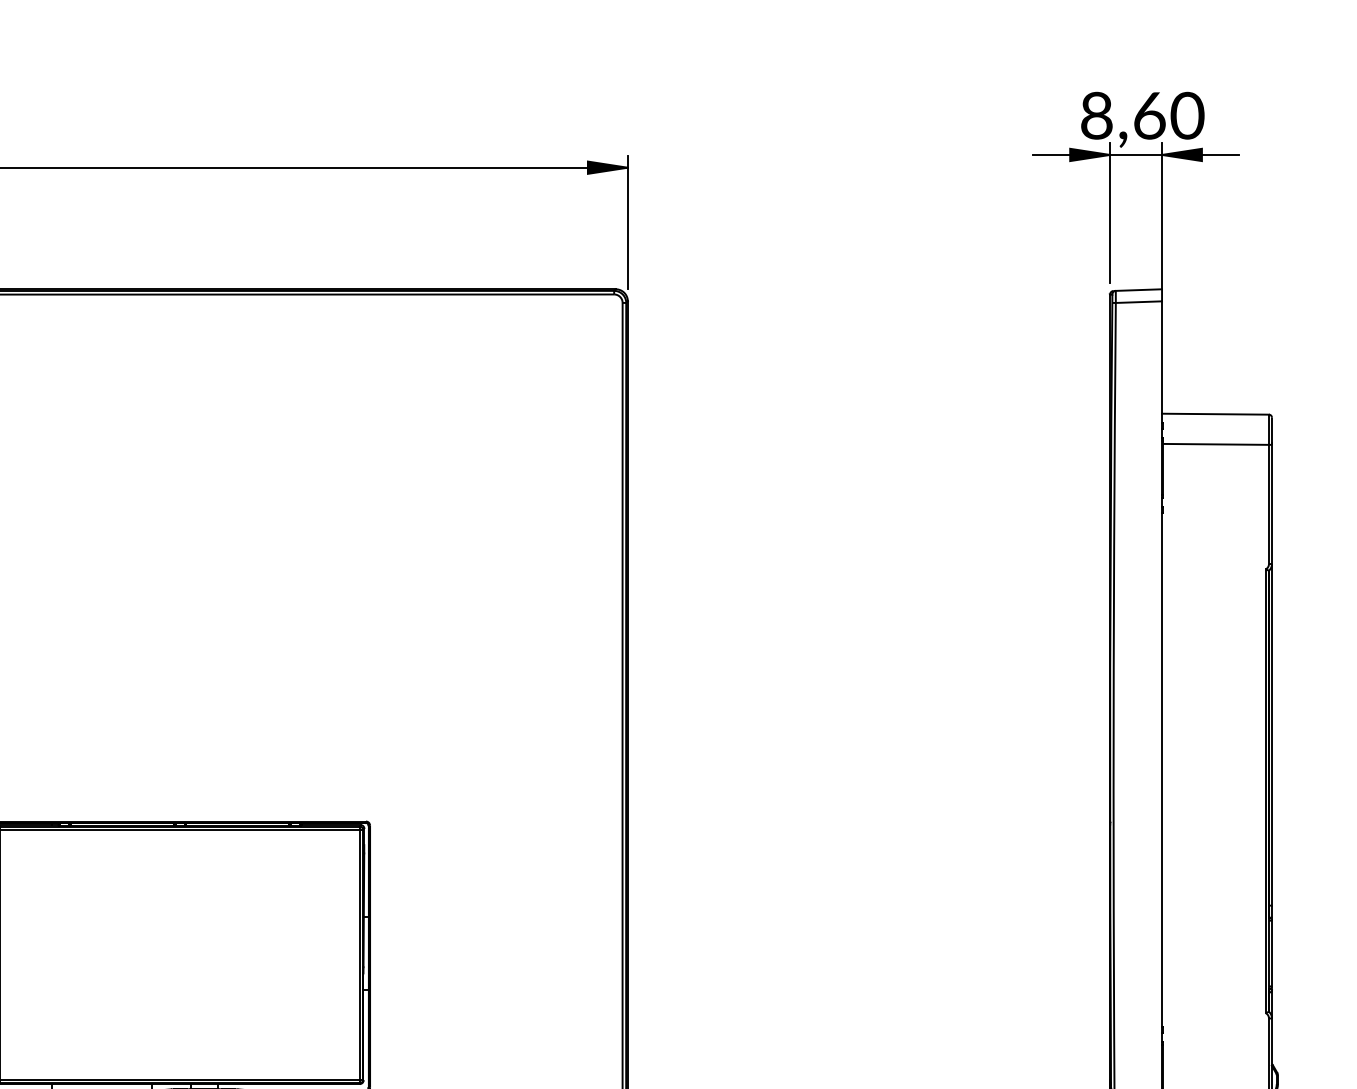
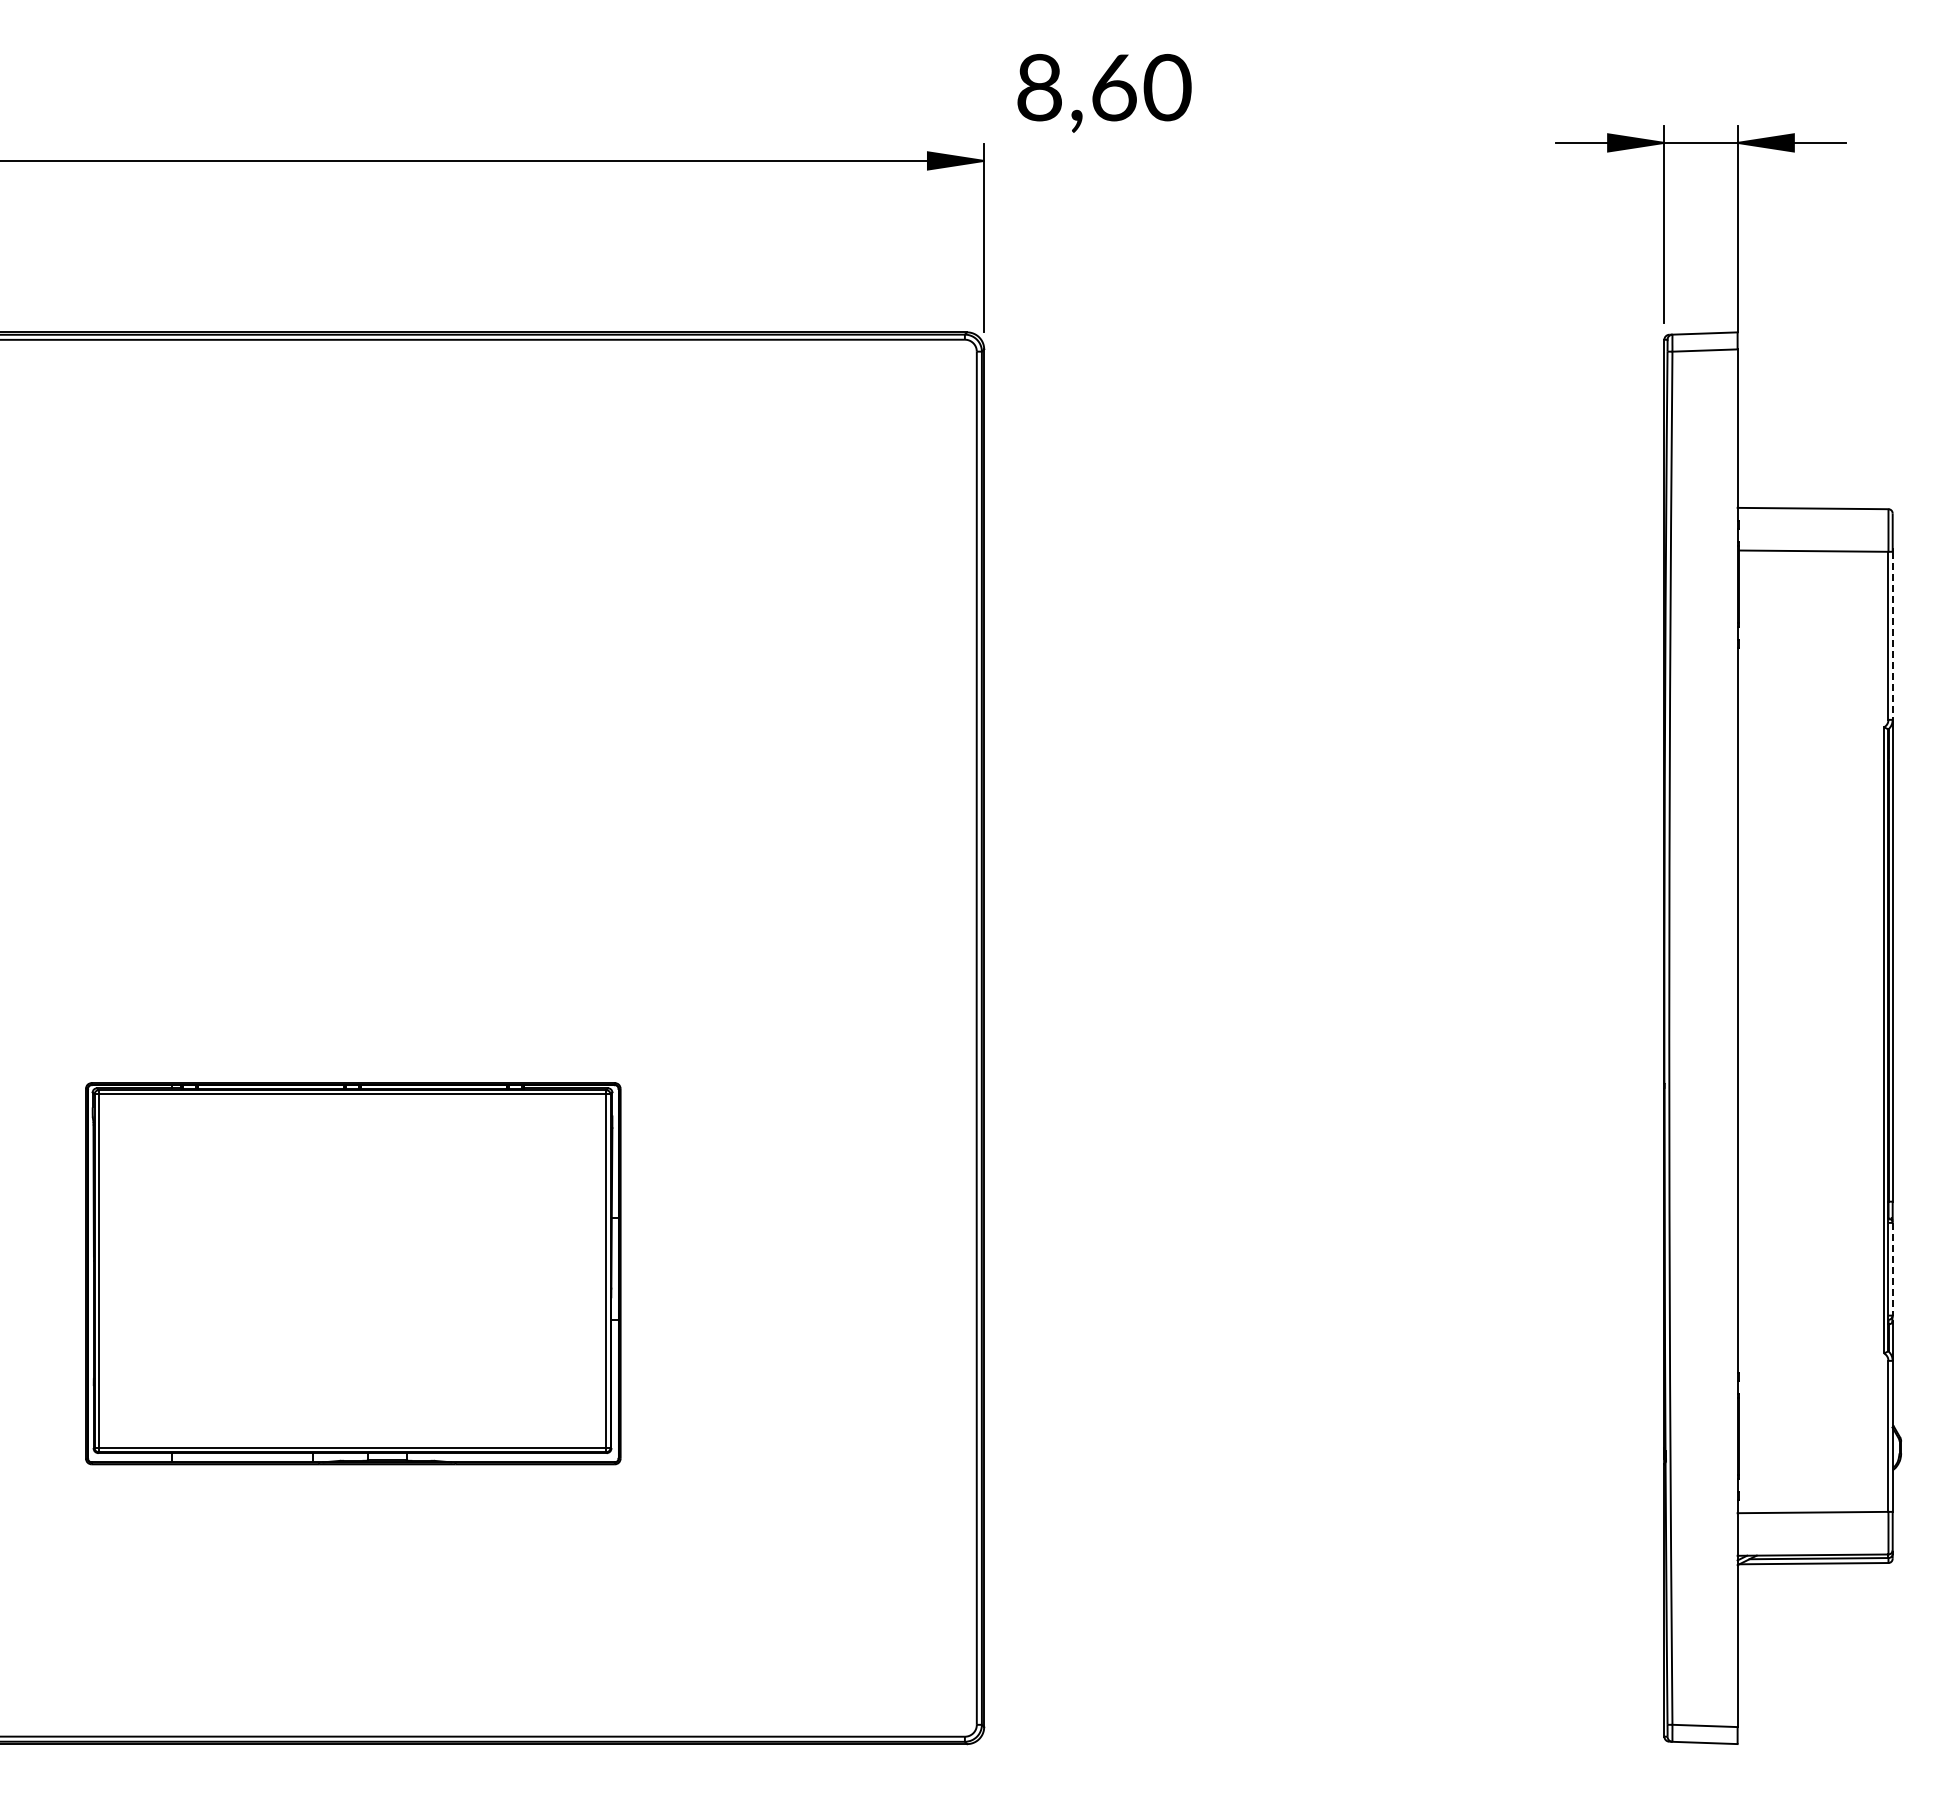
text: (1142, 119) -> (1104, 93), moved
line: (1271, 504) -> (1892, 636), solid -> dashed
line: (1271, 953) -> (1892, 1269), solid -> dashed

